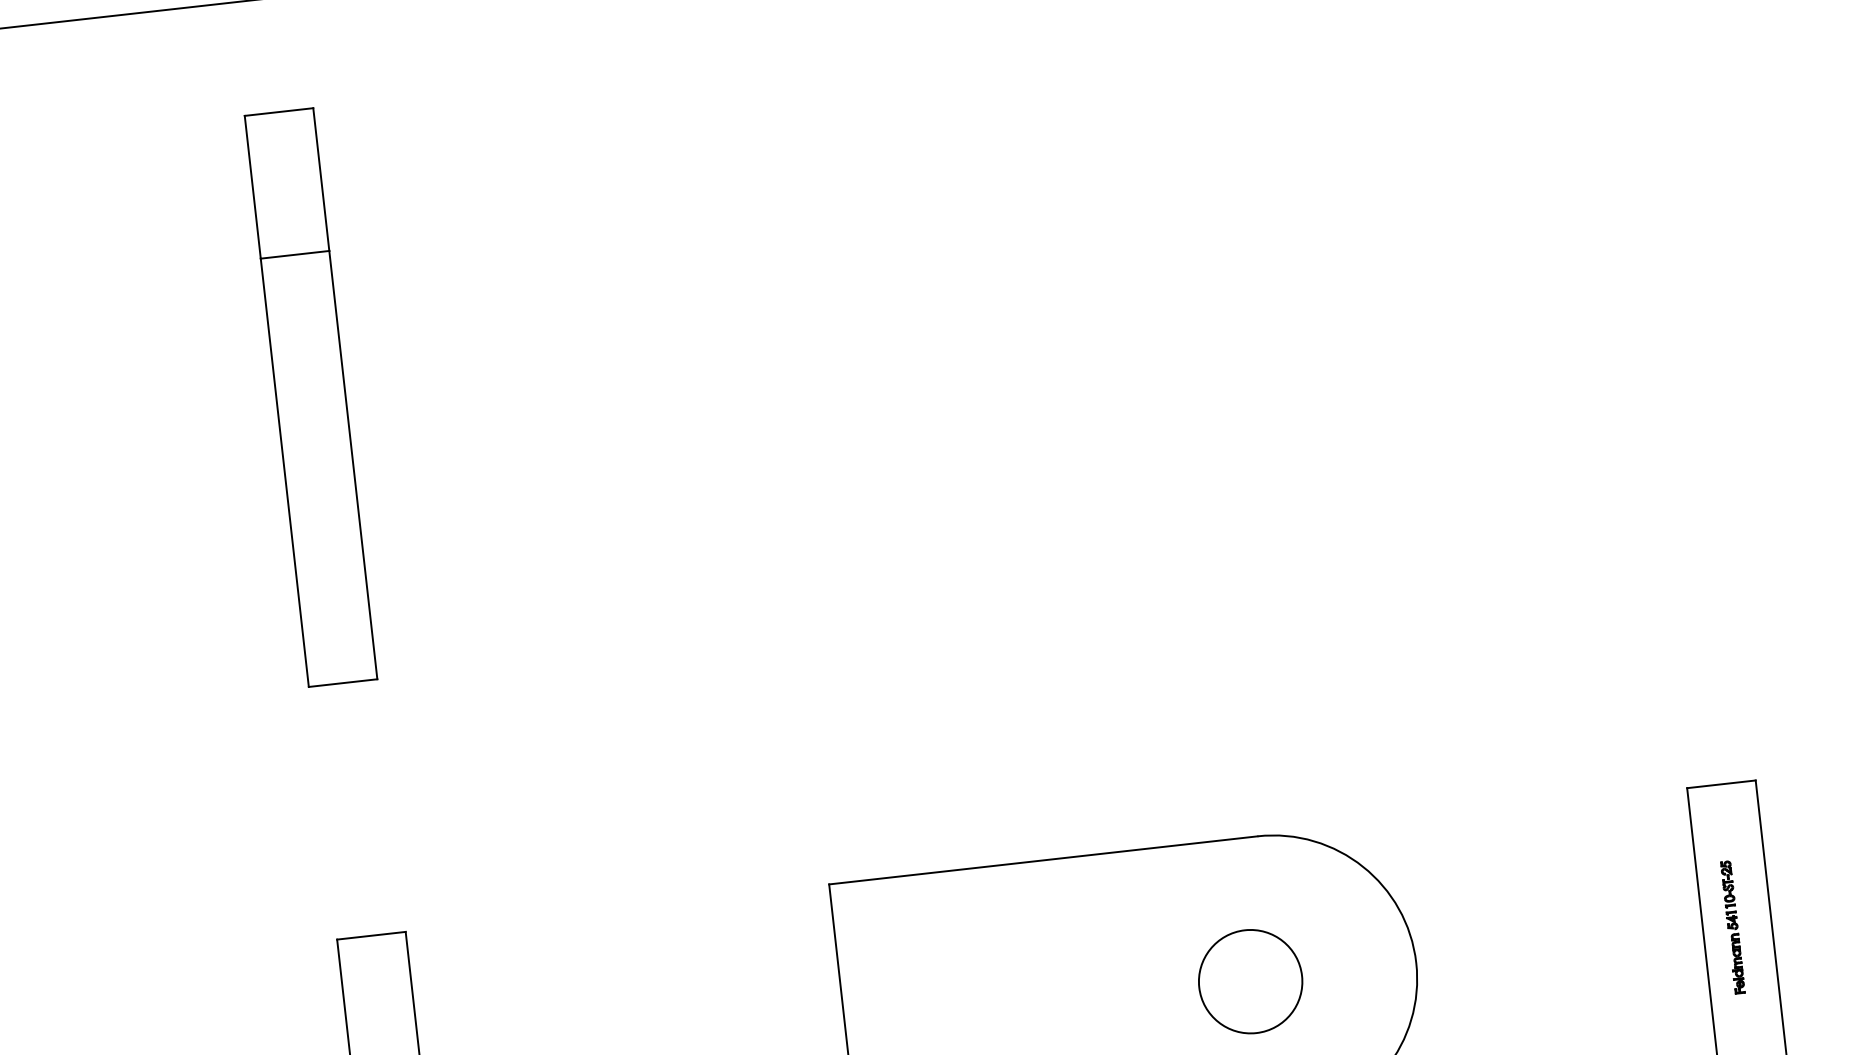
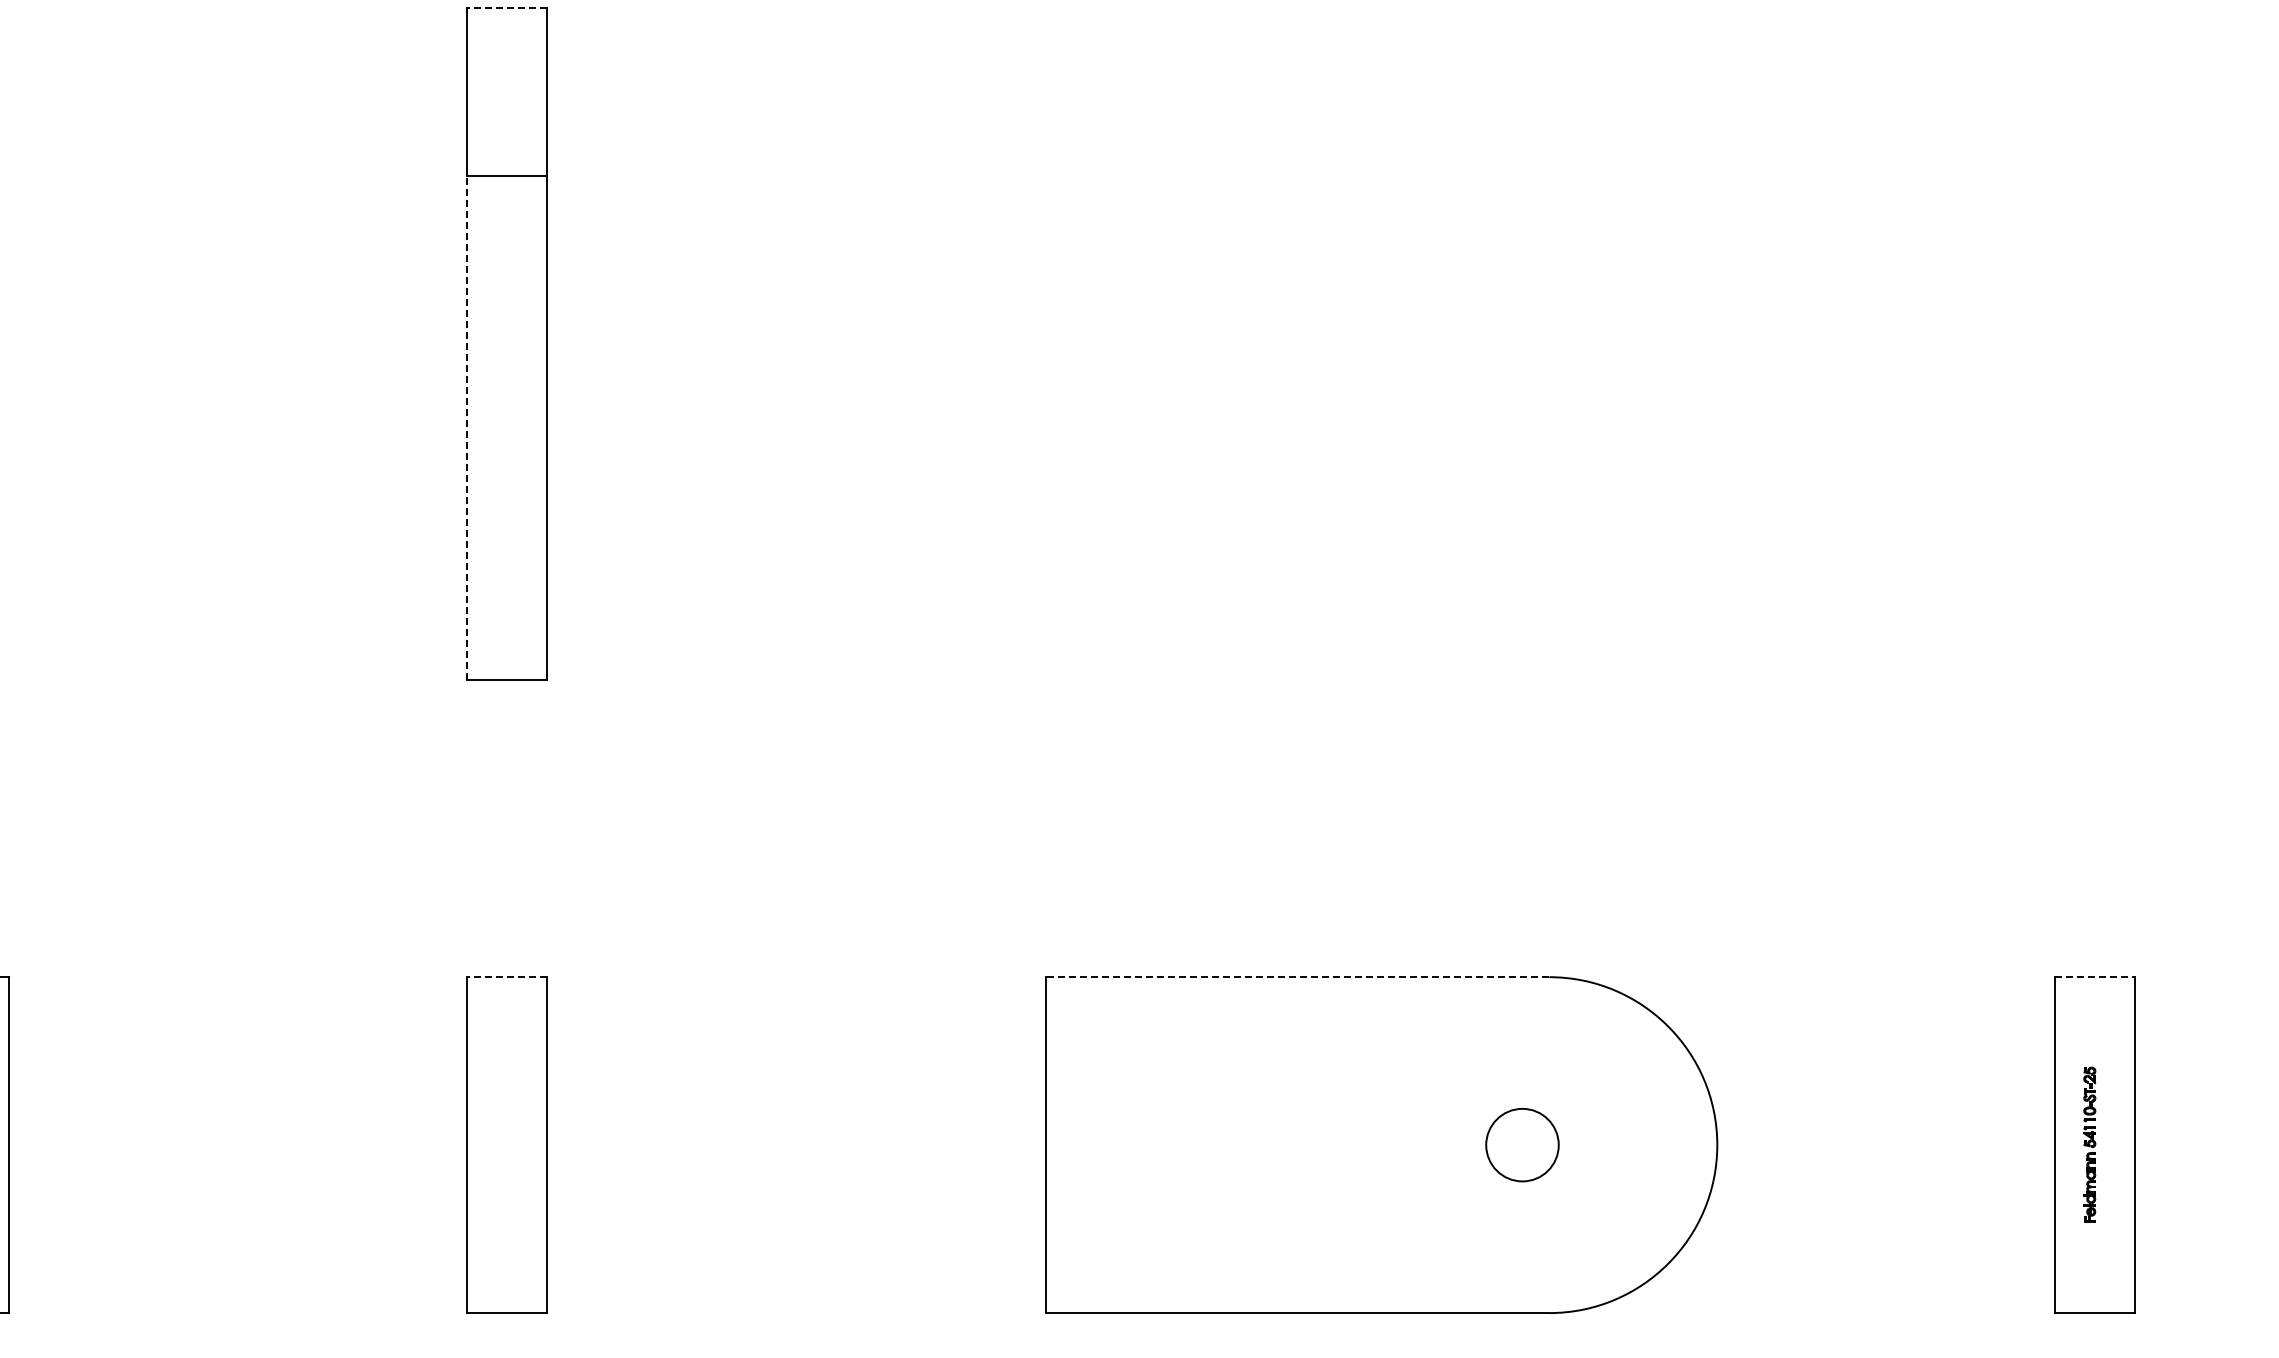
line: (278, 112) -> (506, 8), solid -> dashed
line: (284, 473) -> (466, 428), solid -> dashed
line: (1721, 784) -> (2095, 977), solid -> dashed
line: (1043, 860) -> (1297, 977), solid -> dashed
line: (371, 936) -> (506, 977), solid -> dashed
circle: (1250, 981) -> (1522, 1144), size x0.6

